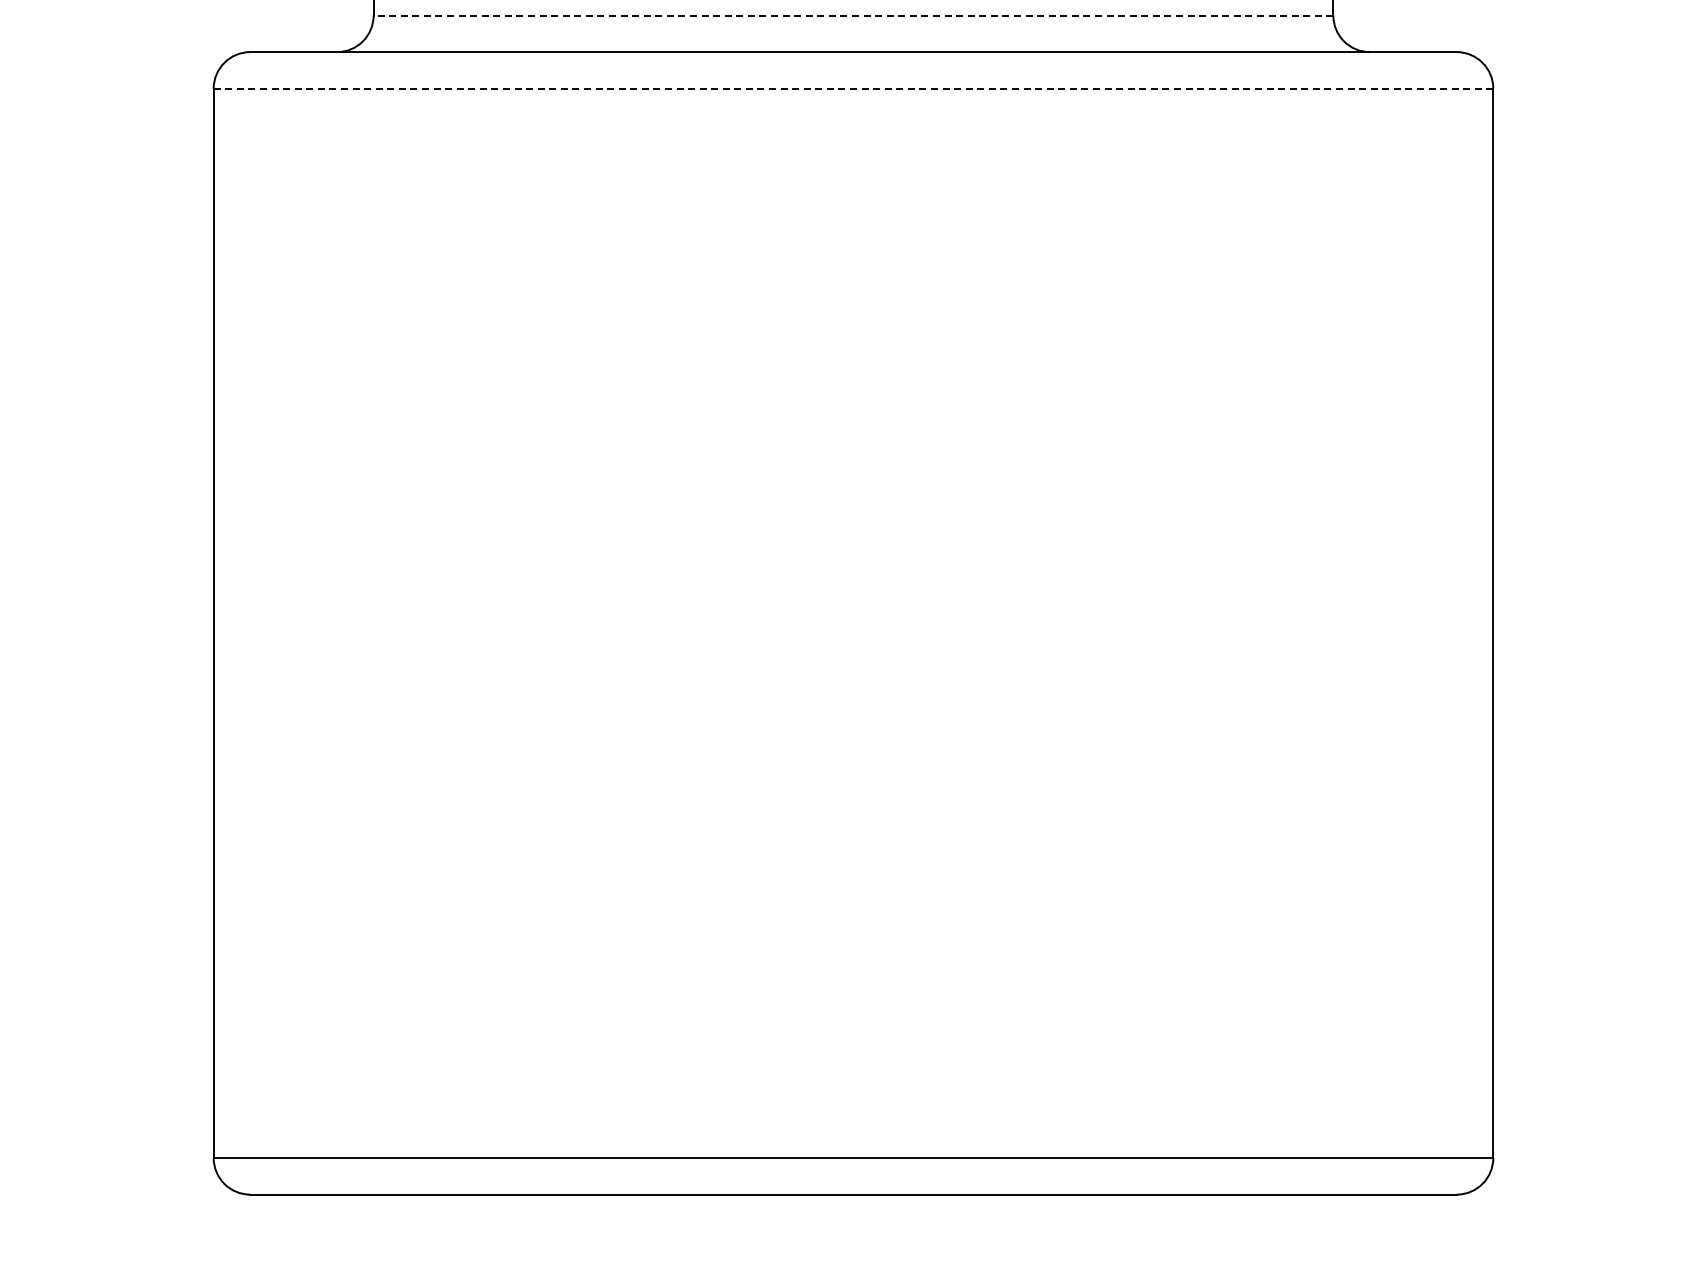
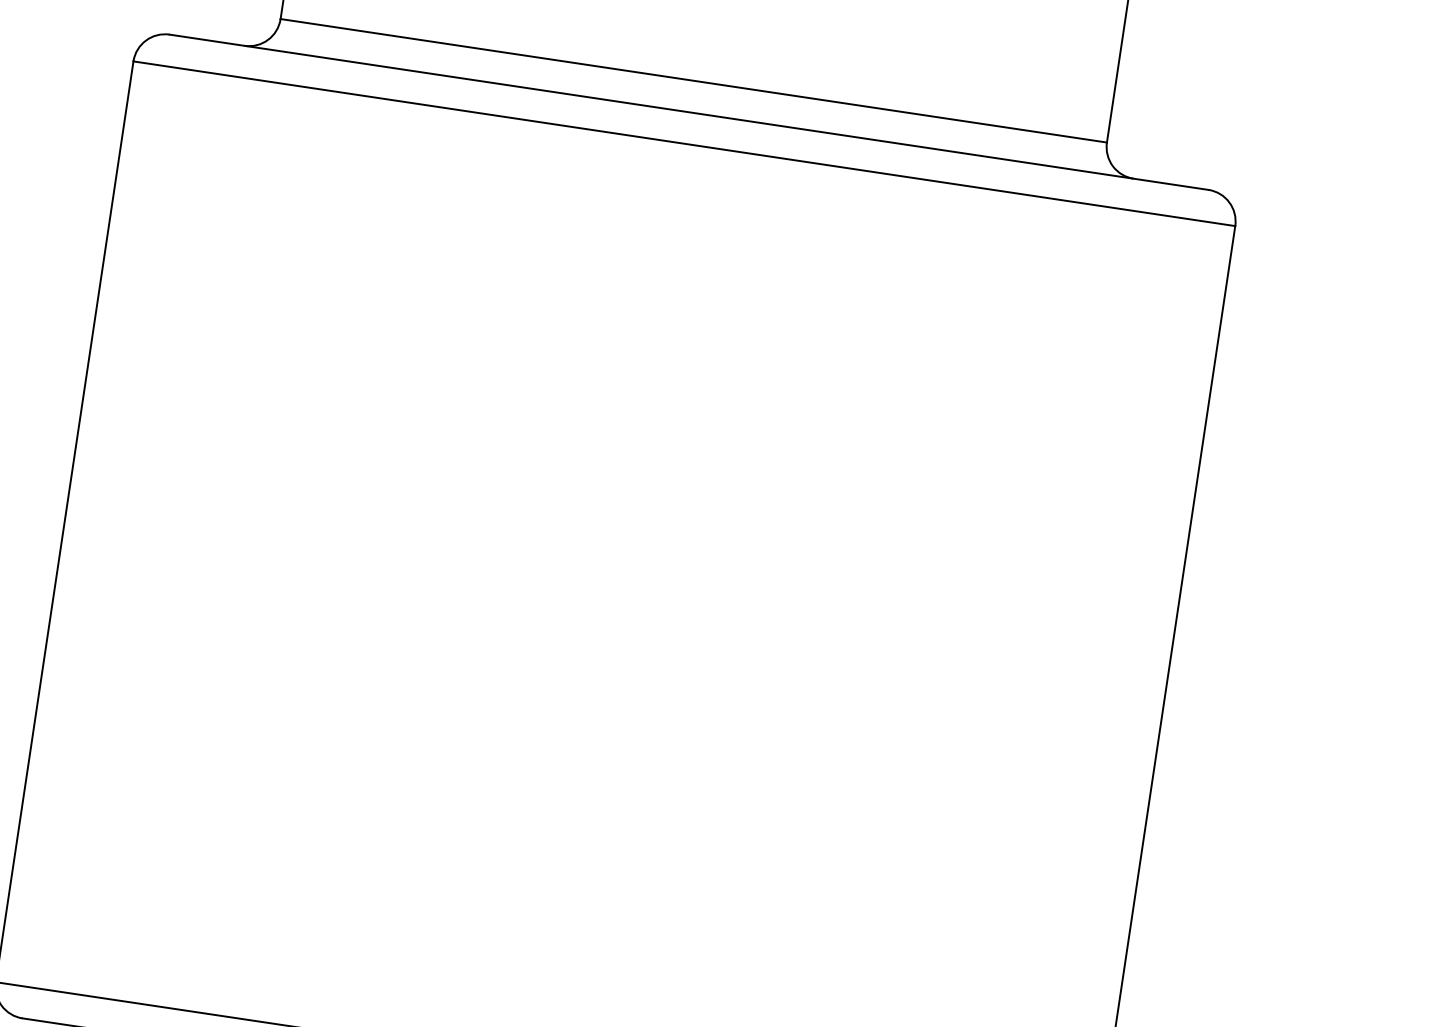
line: (853, 15) -> (693, 80), dashed -> solid
line: (853, 88) -> (684, 143), dashed -> solid

